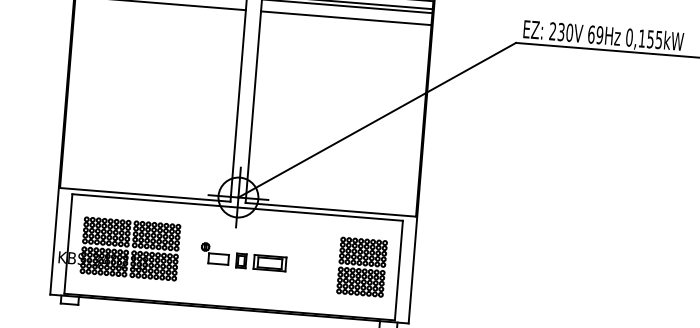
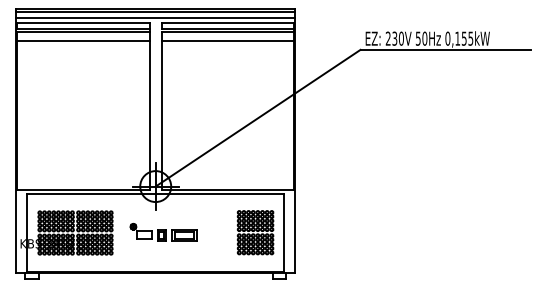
text: (595, 34) -> (421, 38), 69Hz -> 50Hz

